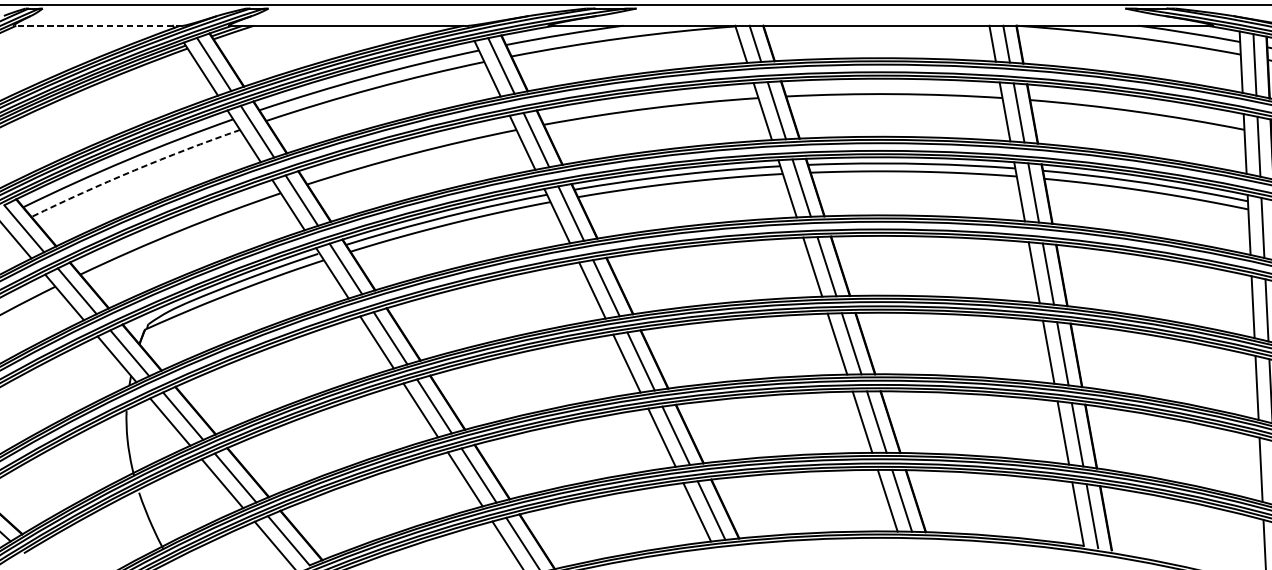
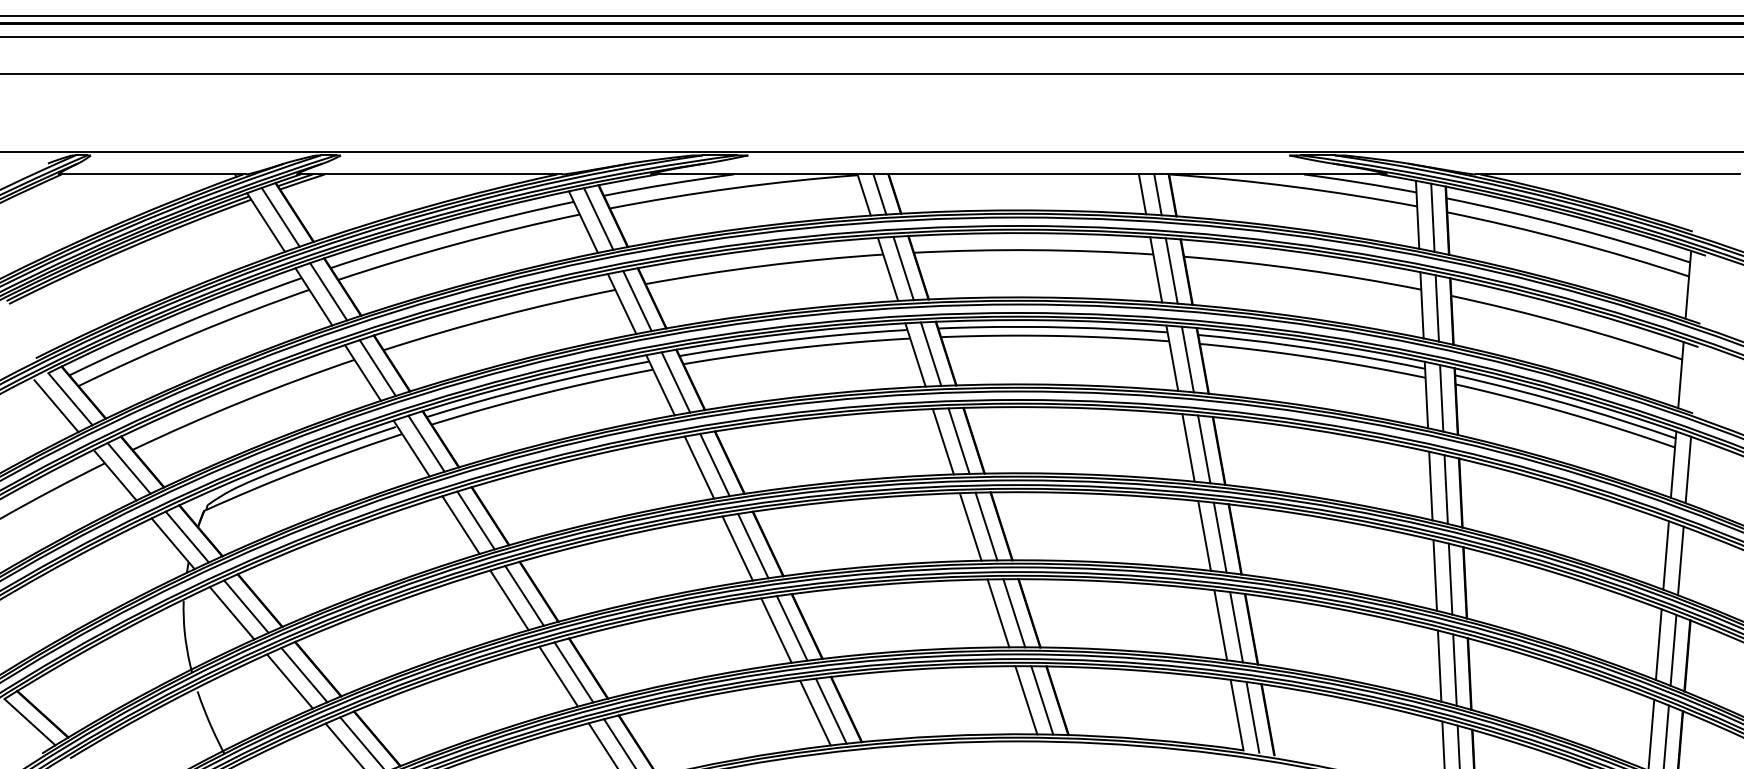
line: (98, 25) -> (152, 174), dashed -> solid
arc: (134, 170) -> (192, 334), dashed -> solid

